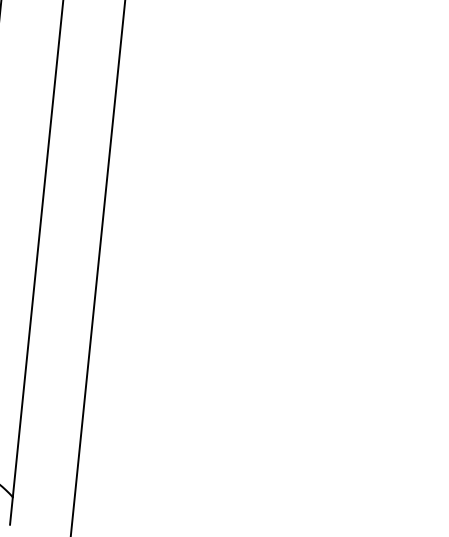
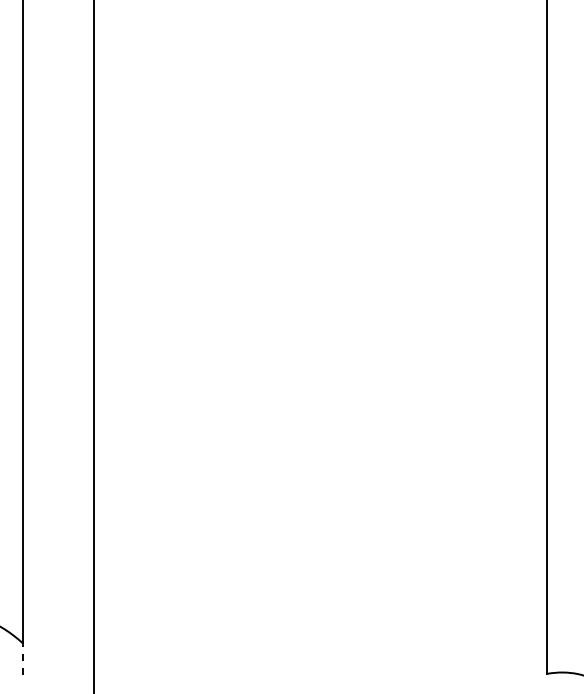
line: (11, 510) -> (22, 658), solid -> dashed

